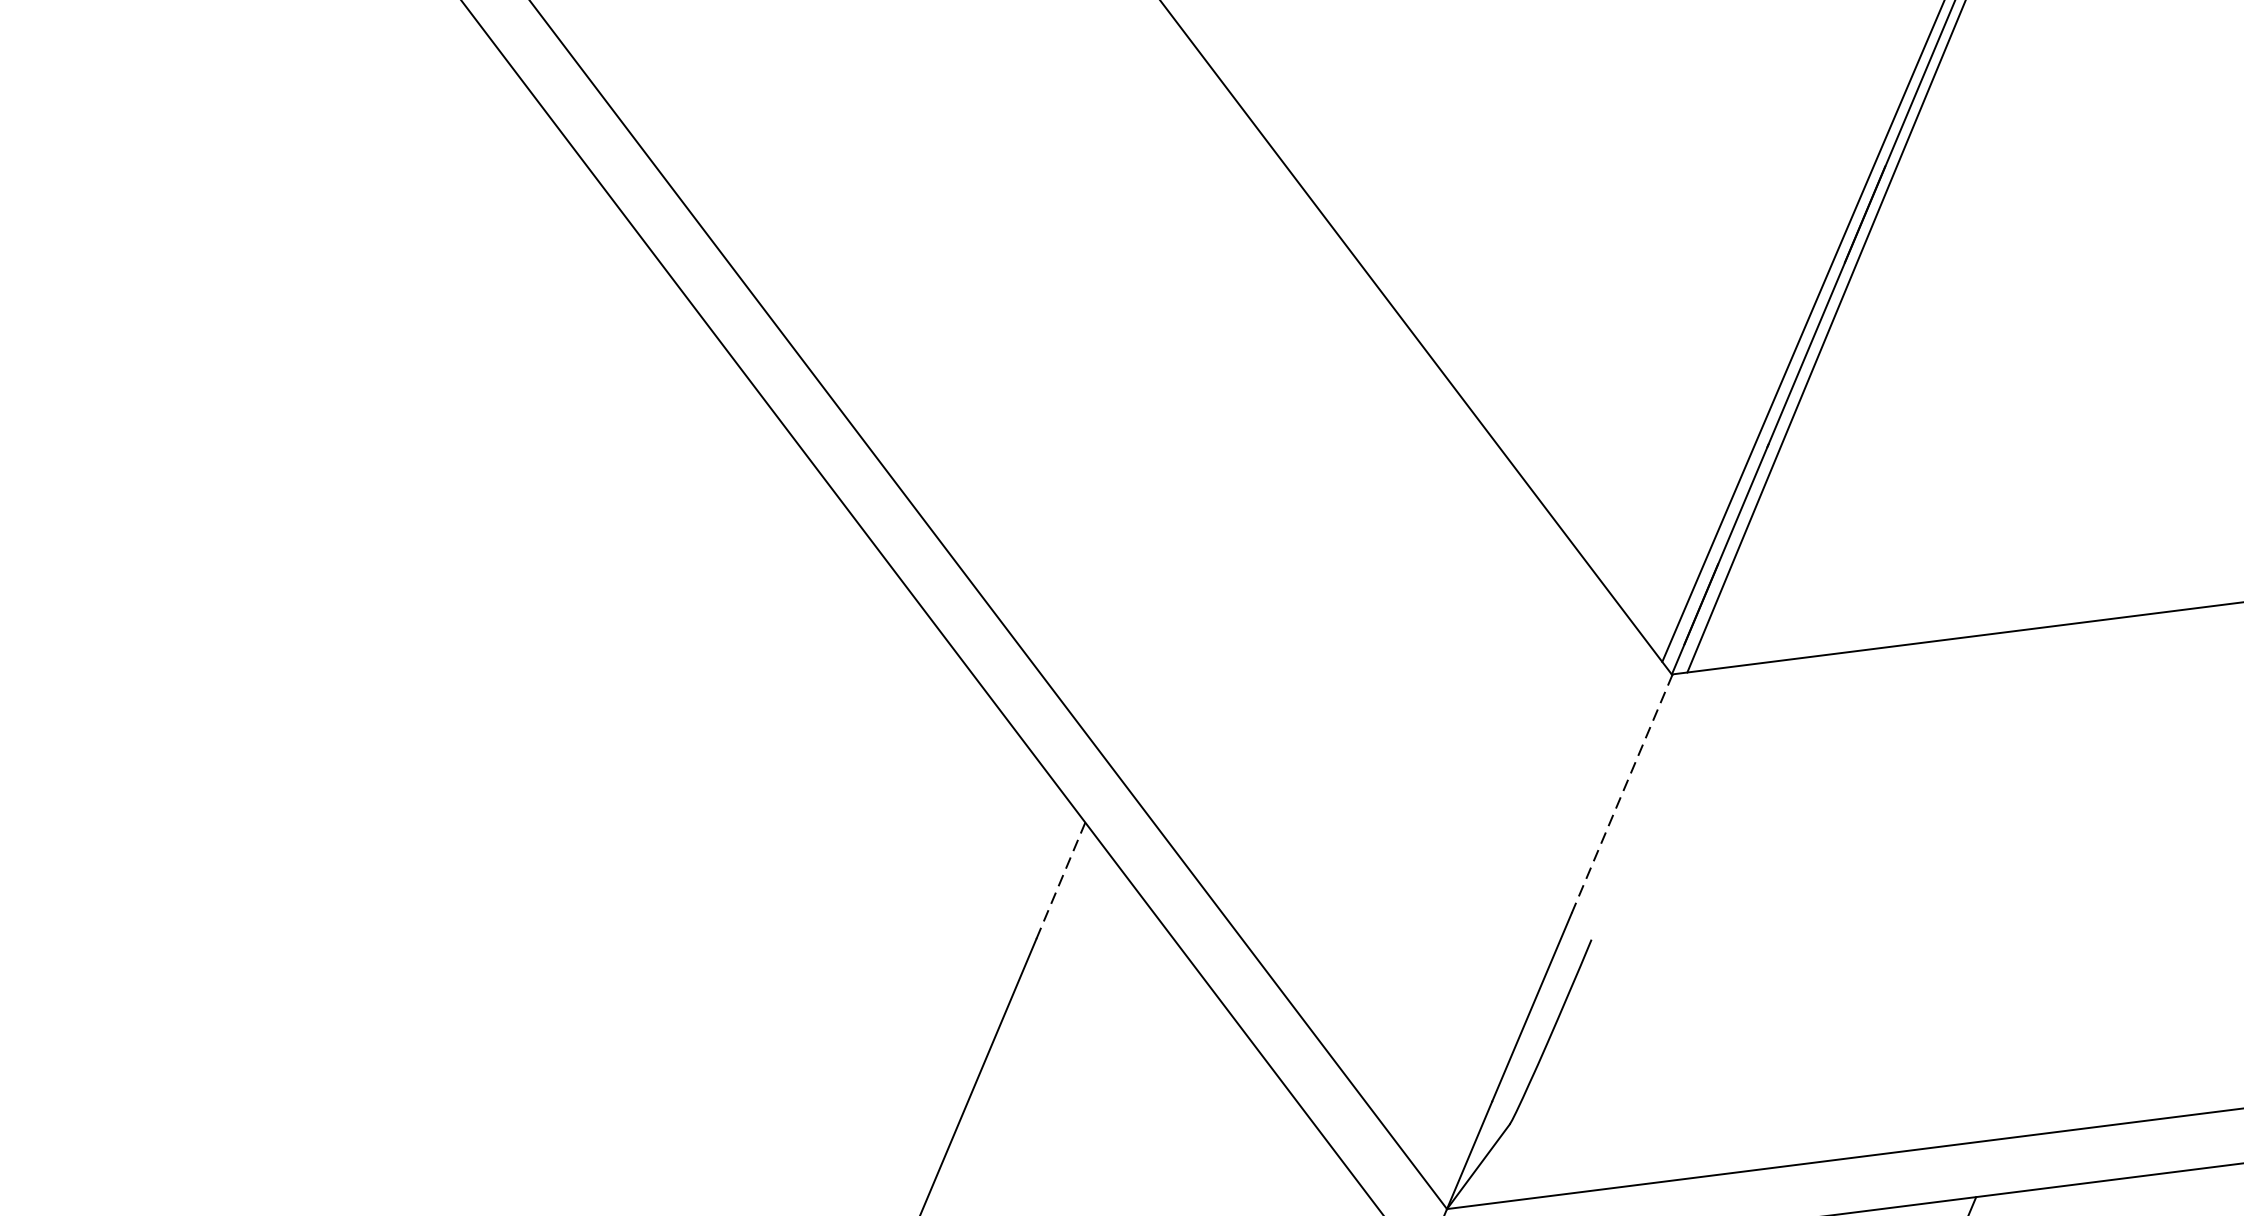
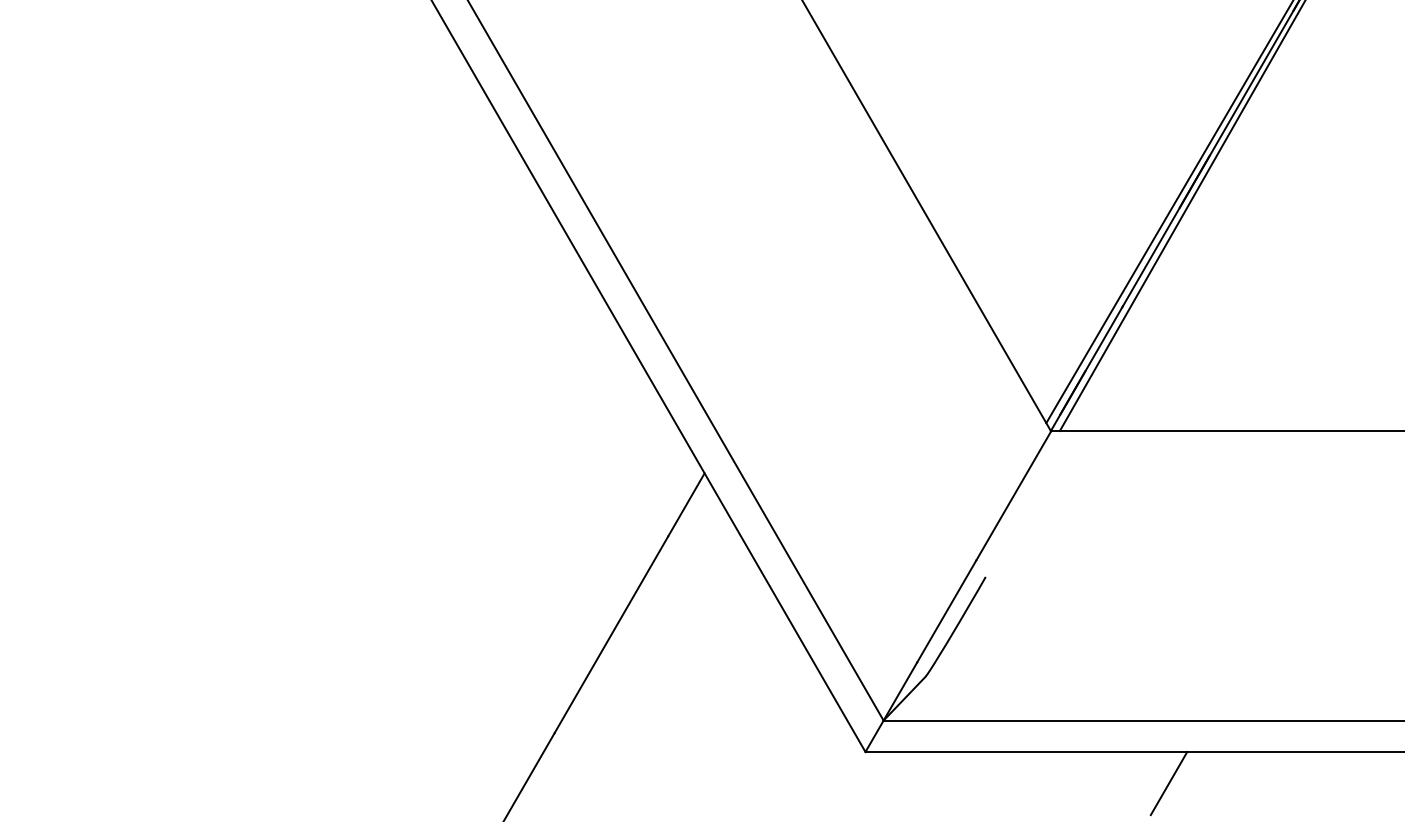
line: (1621, 793) -> (1013, 495), dashed -> solid
line: (1060, 880) -> (686, 504), dashed -> solid

